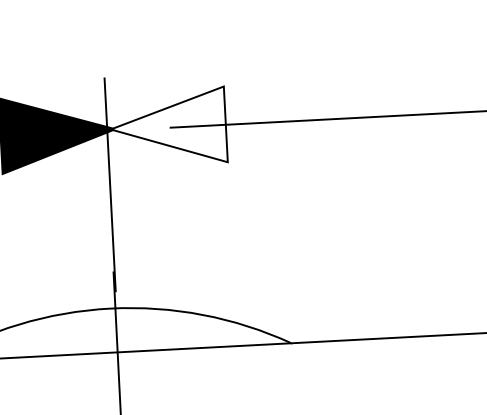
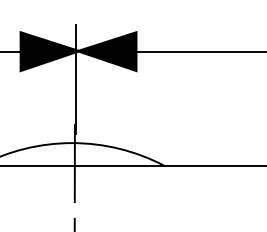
fill: (169, 127) -> (107, 51), added

